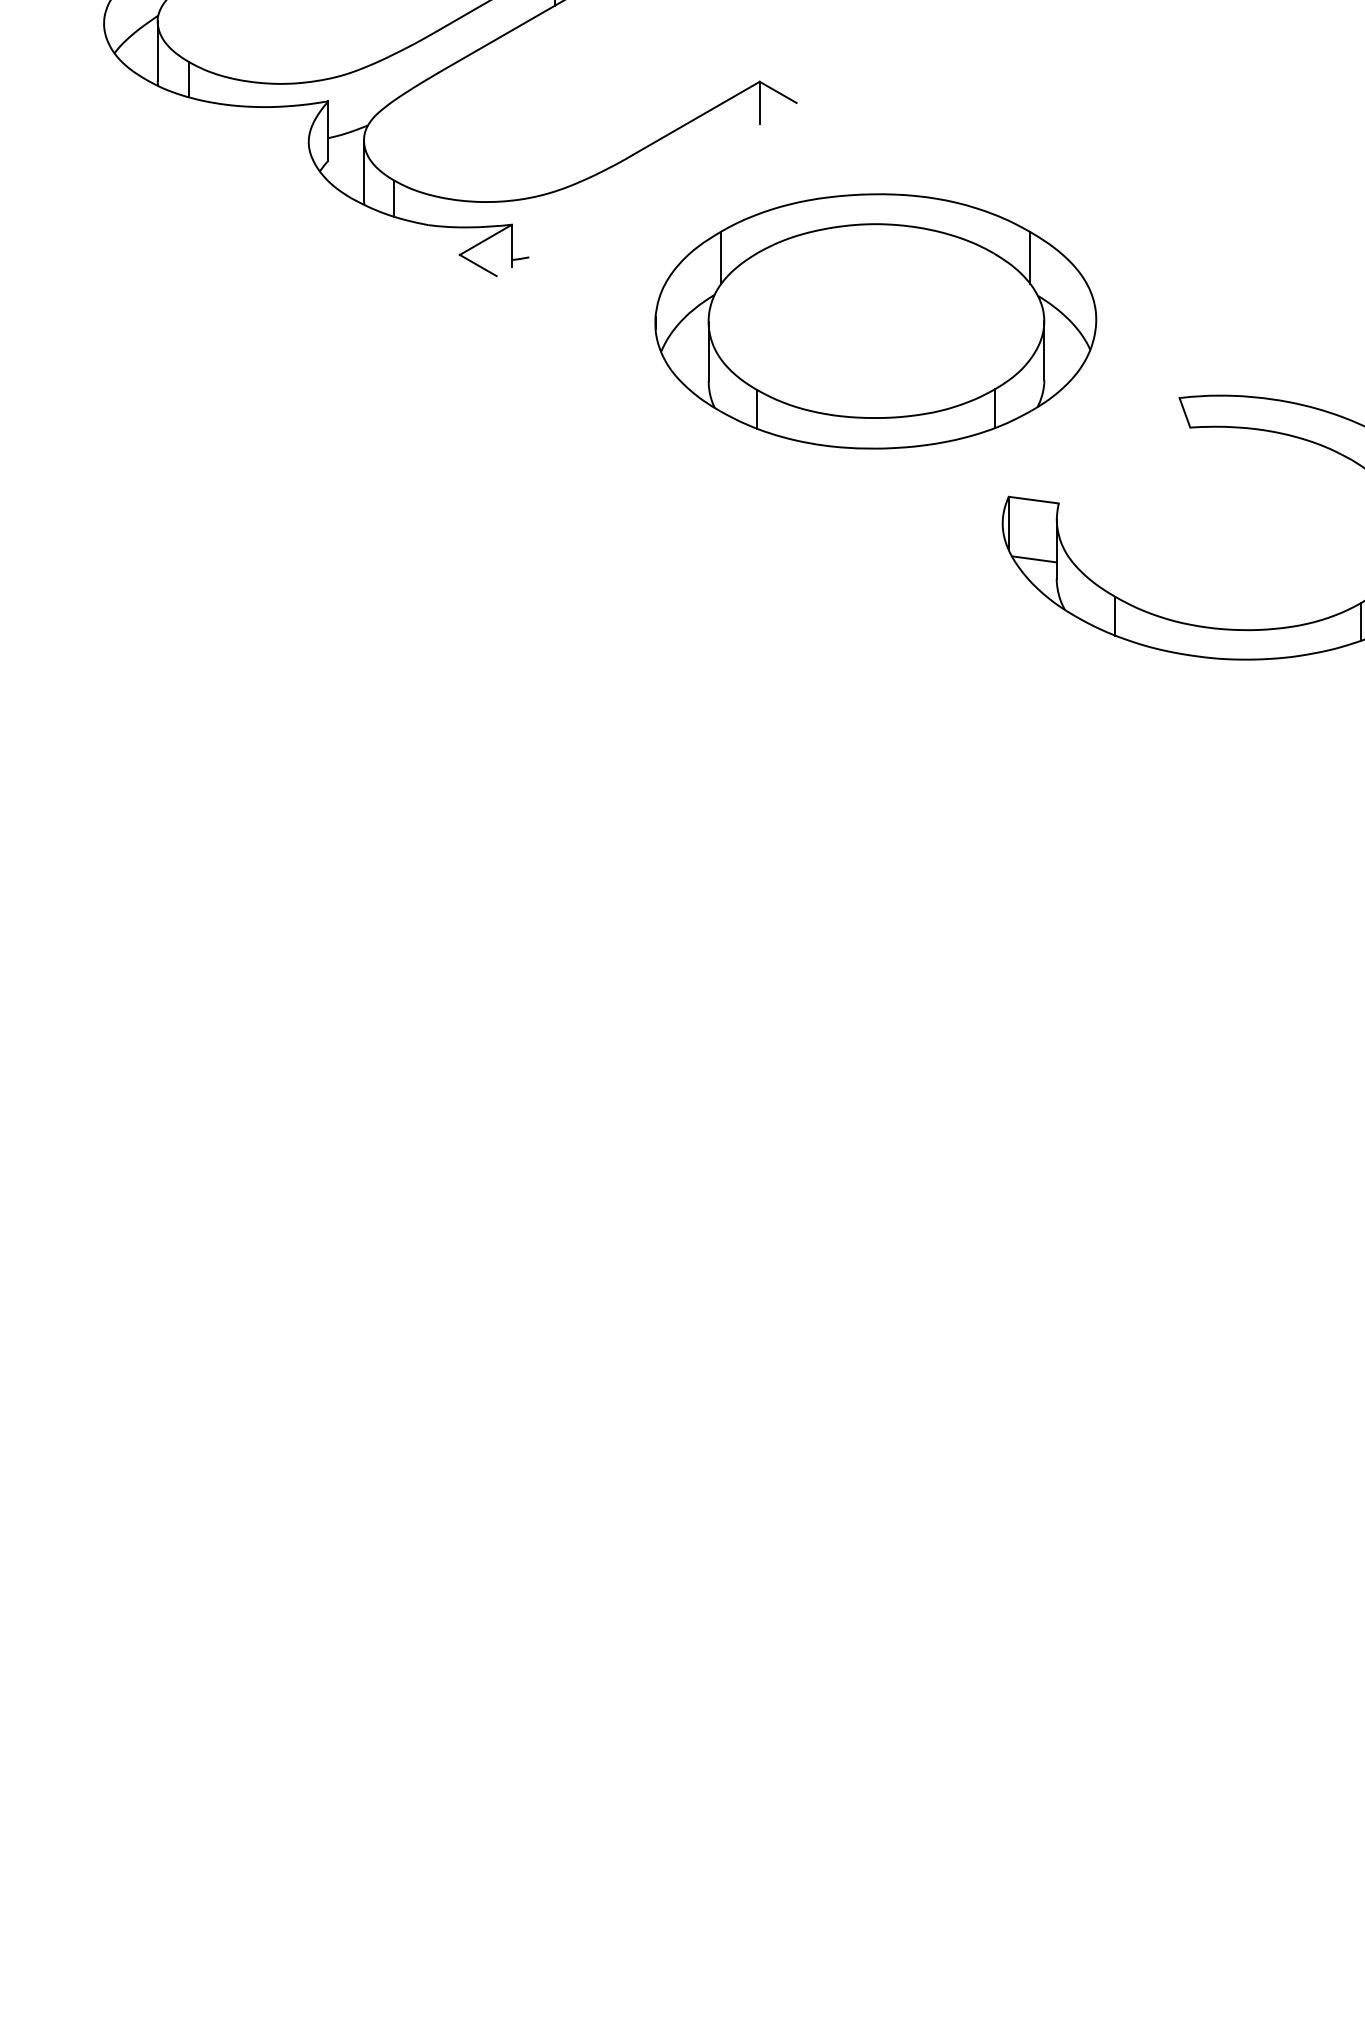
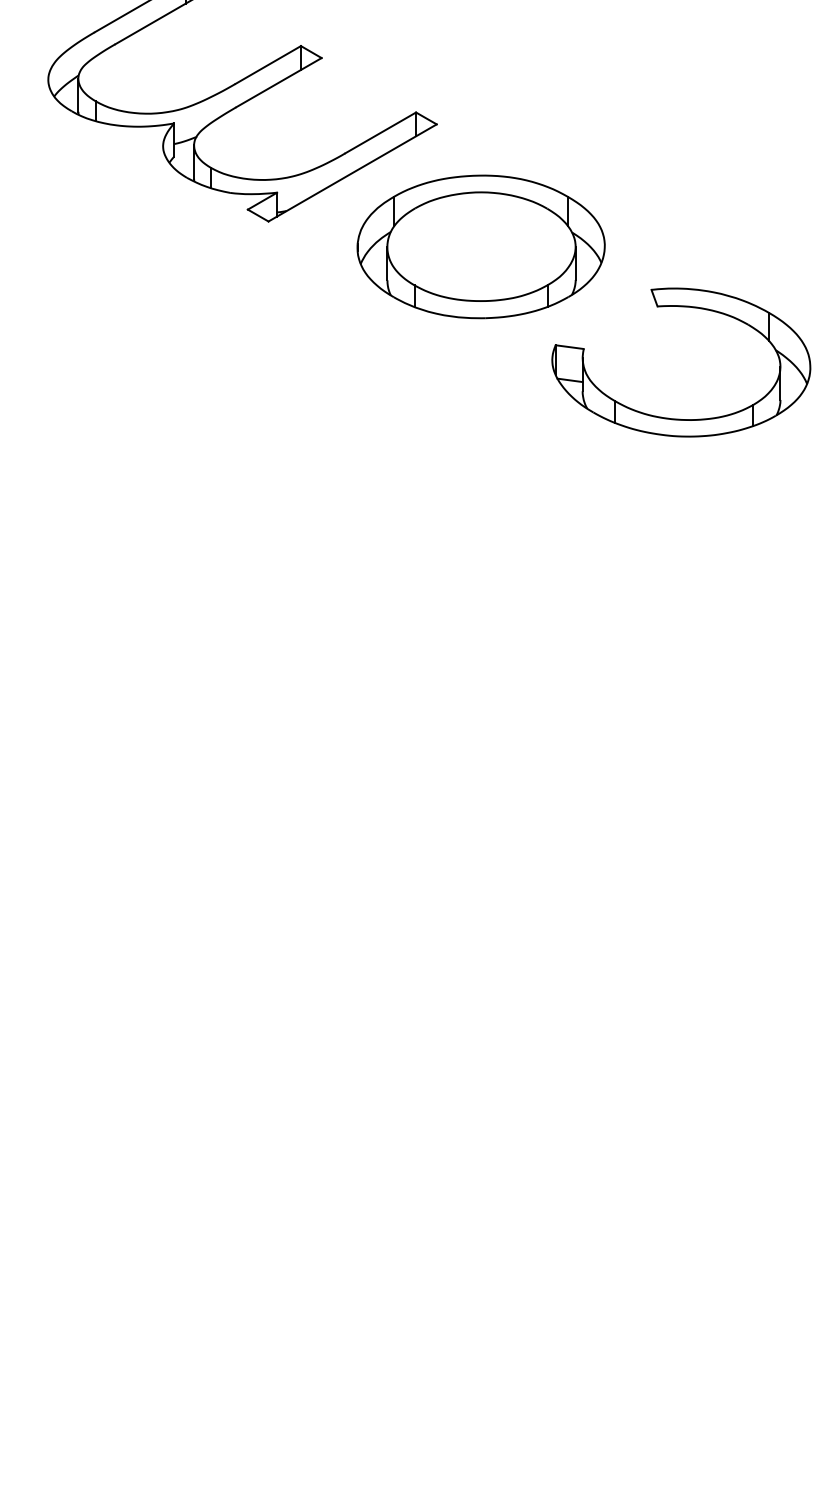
line: (646, 188) -> (352, 172), added

